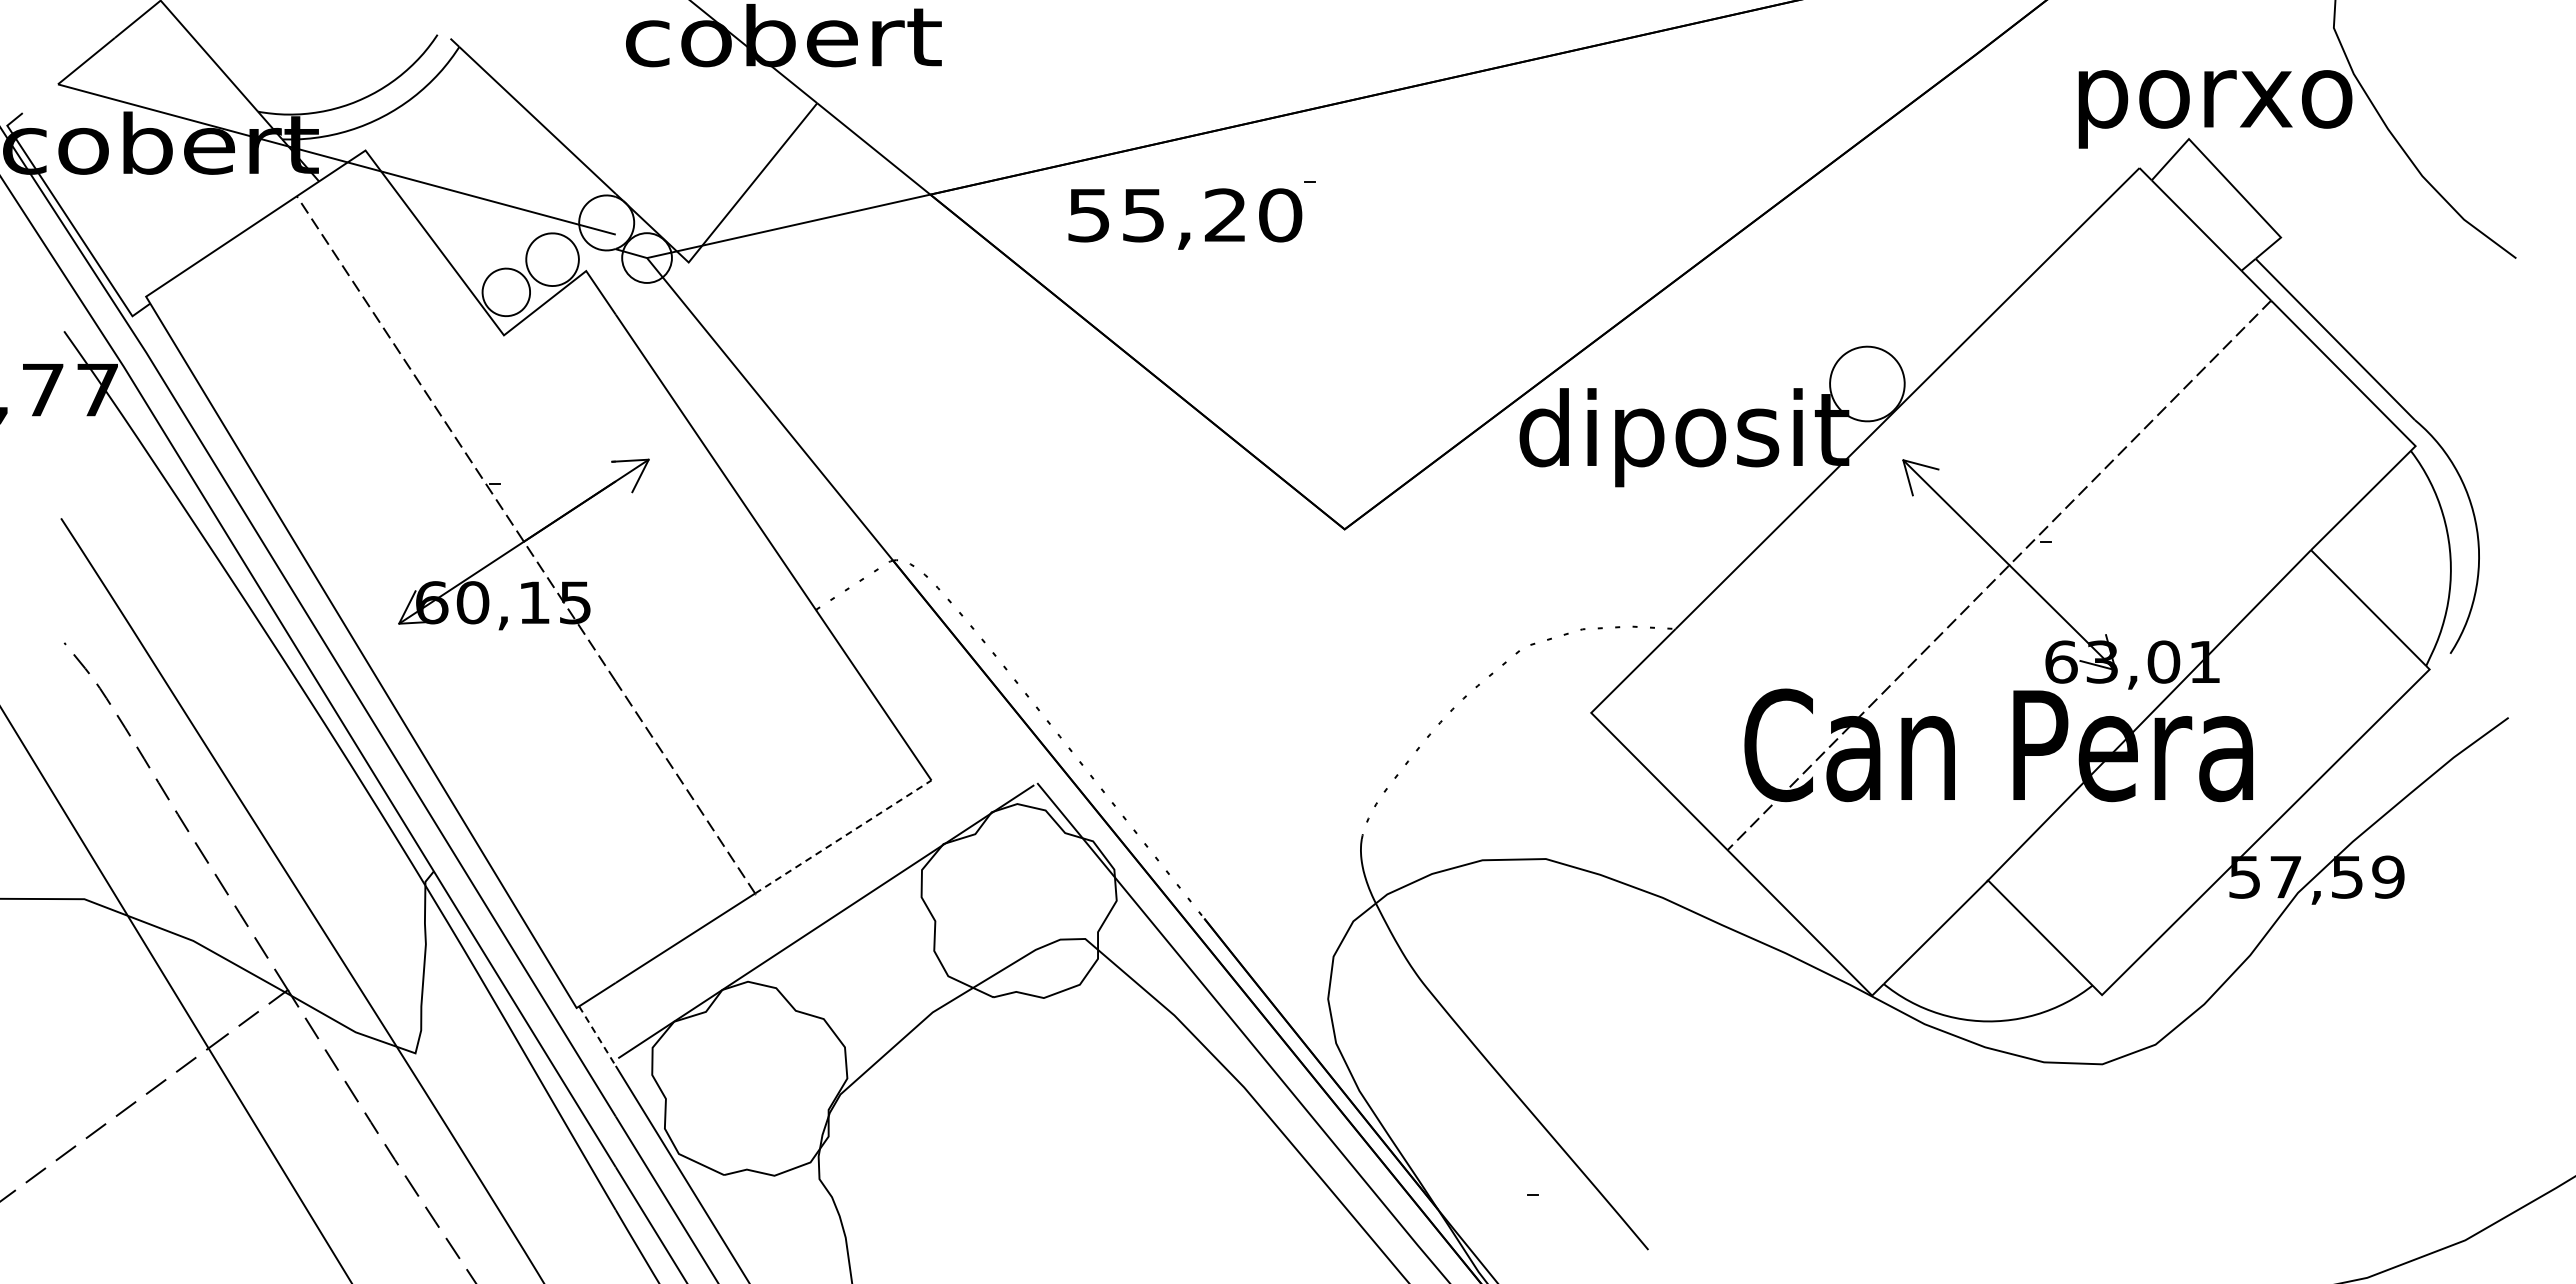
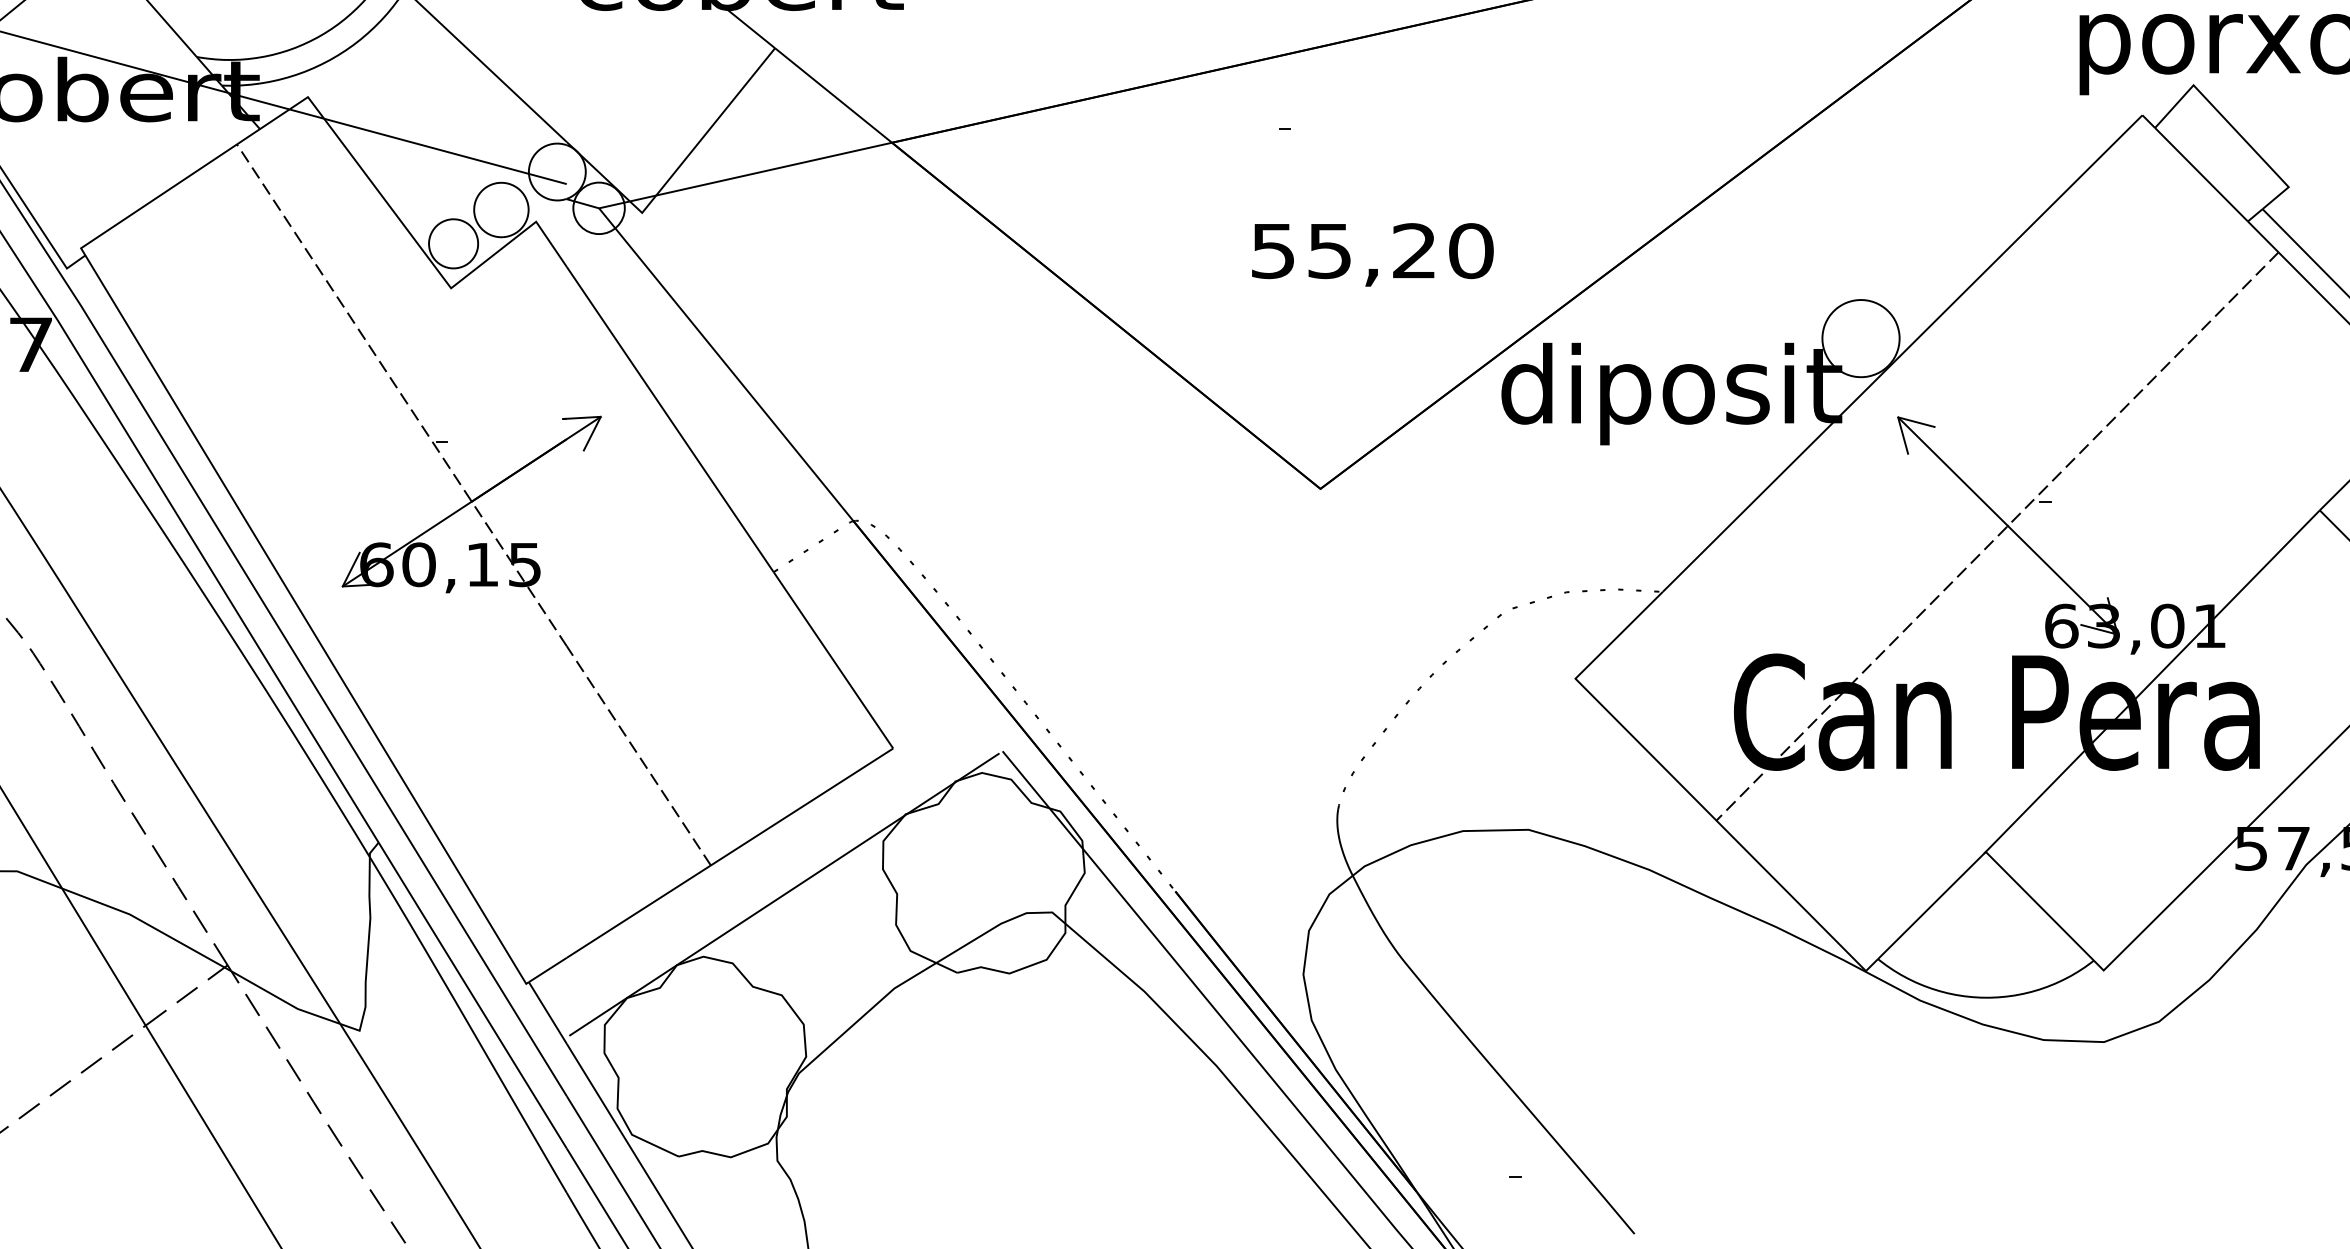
text: (1185, 218) -> (1373, 254), moved
line: (843, 836) -> (802, 806), dashed -> solid
line: (597, 1036) -> (547, 1013), dashed -> solid

